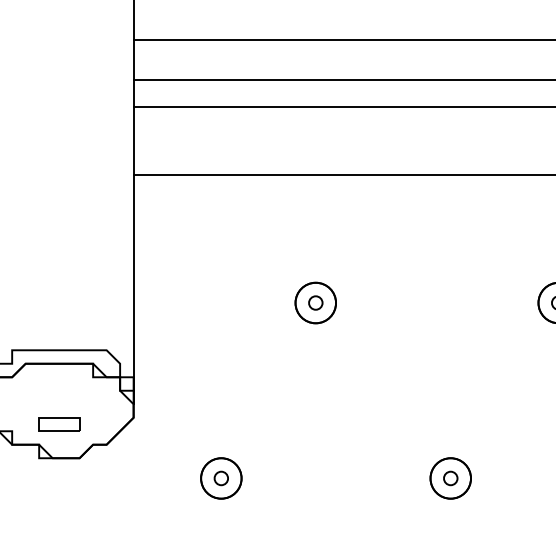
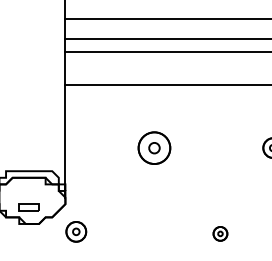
part: (315, 301) -> (154, 147), size x1.6
part: (221, 477) -> (76, 231), moved
part: (450, 477) -> (220, 233), size x0.7

